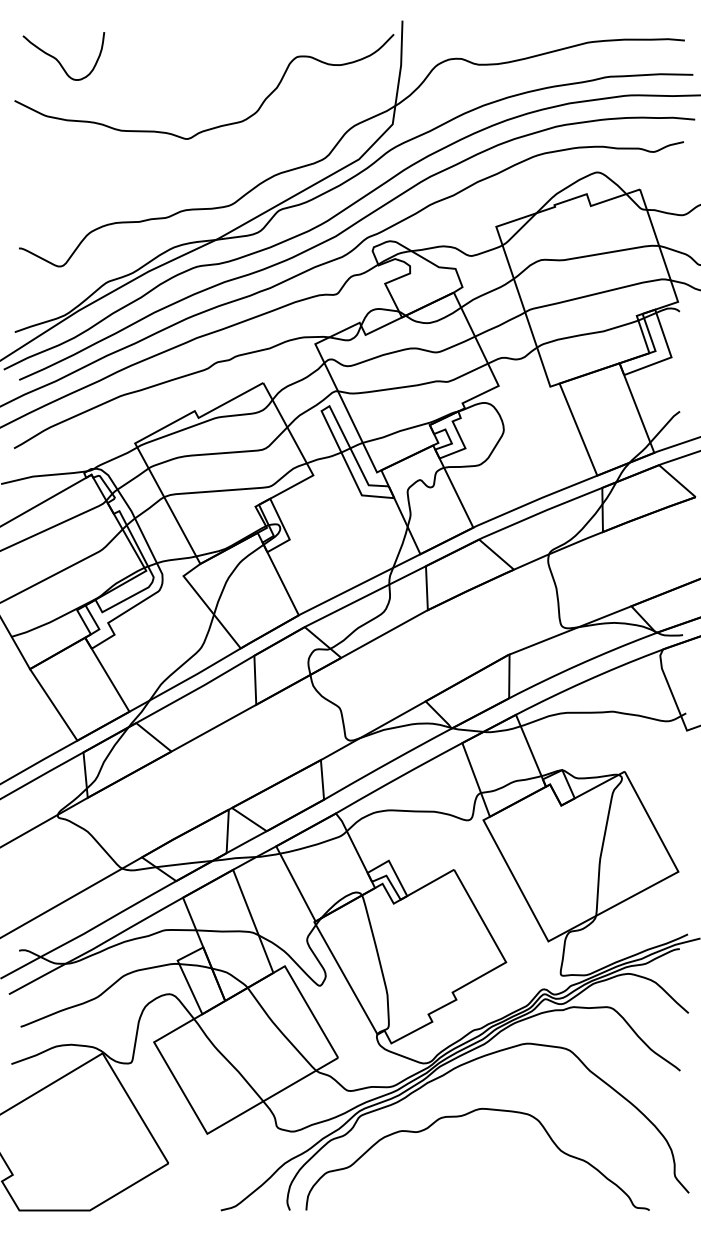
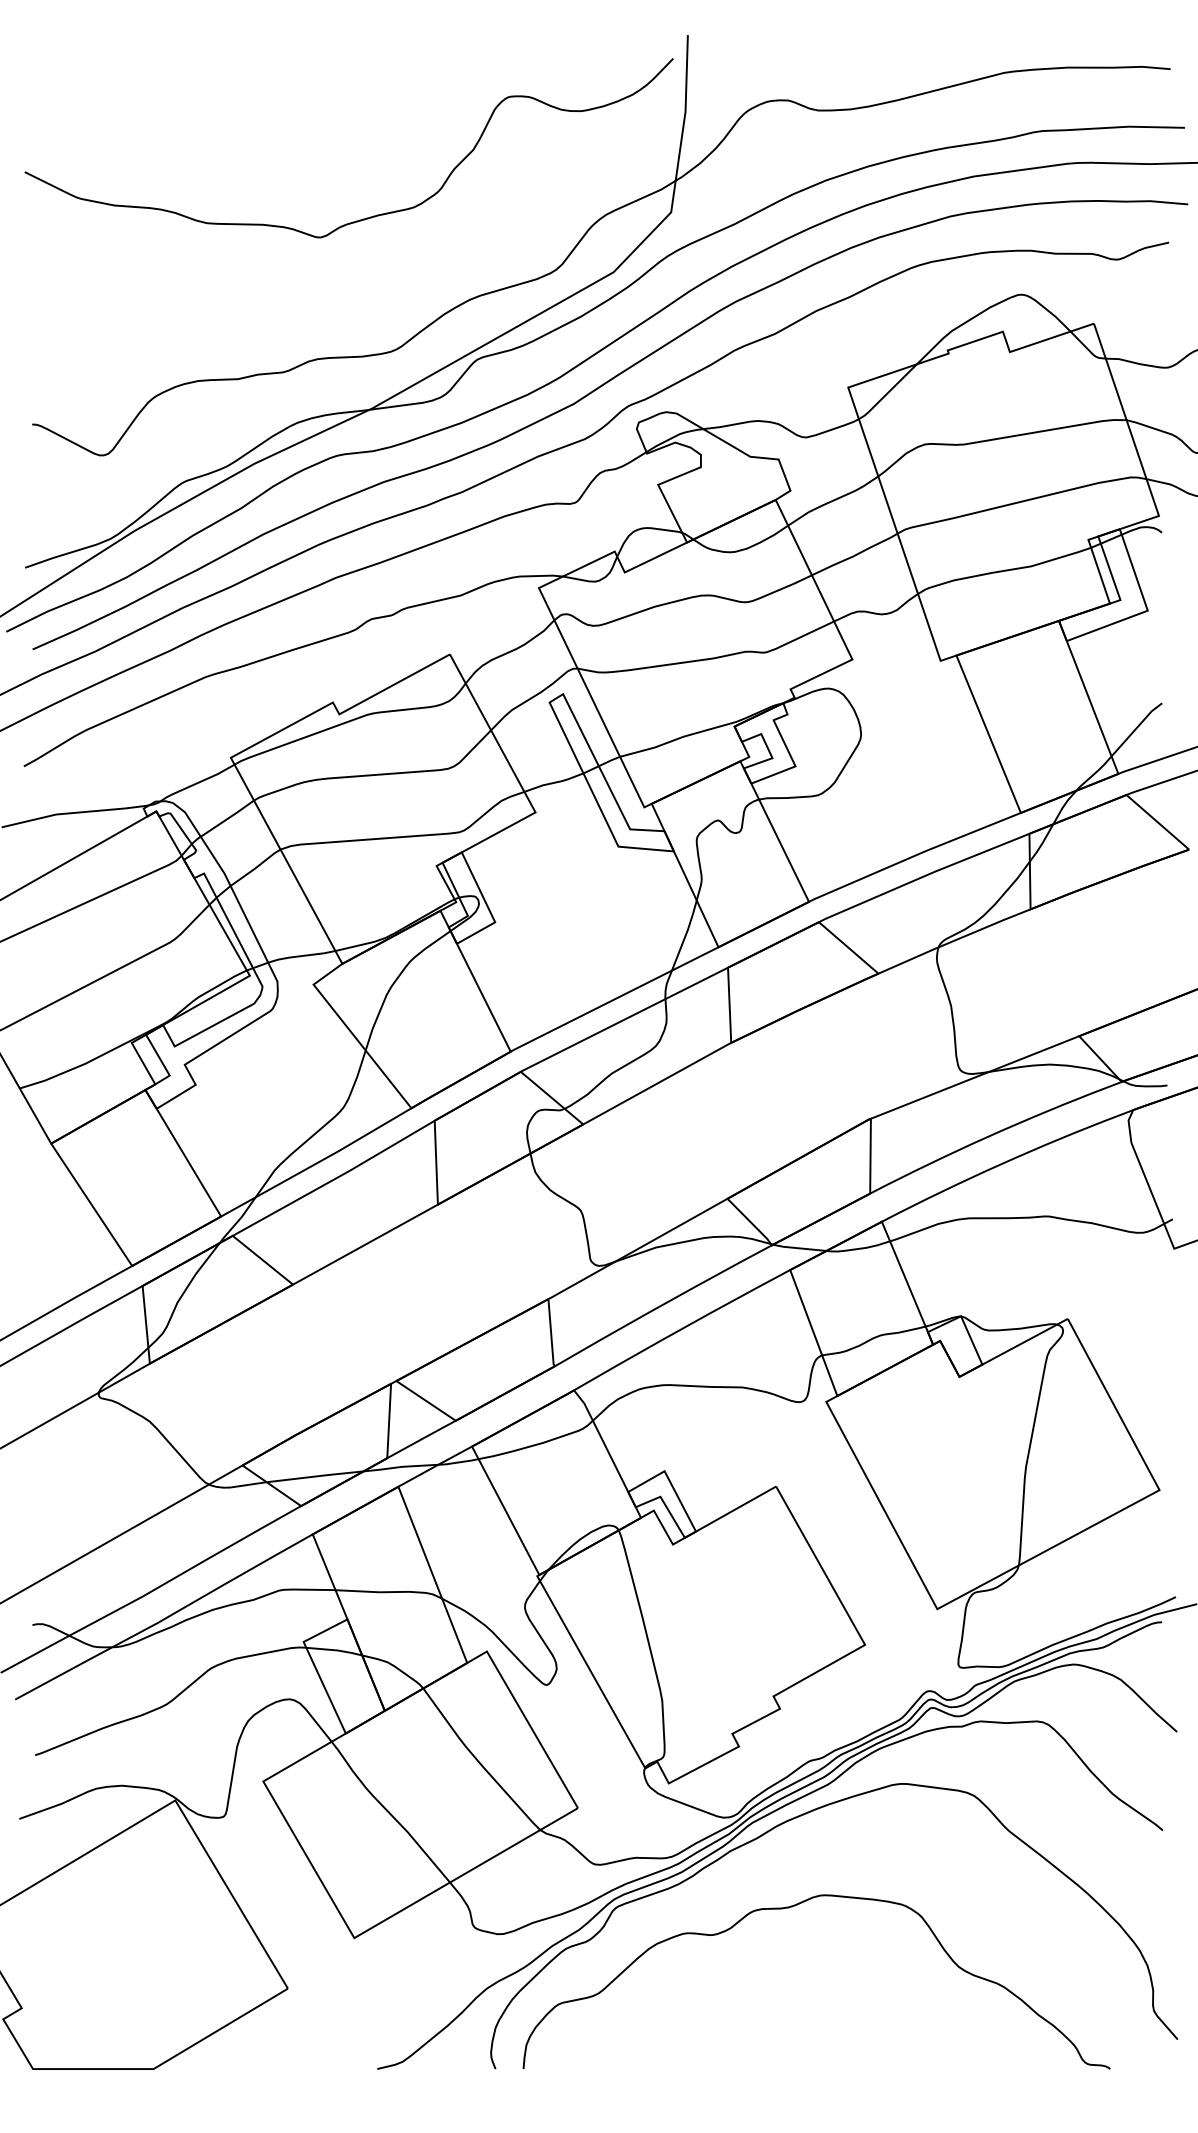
curve: (58, 60) -> (99, 103), removed

